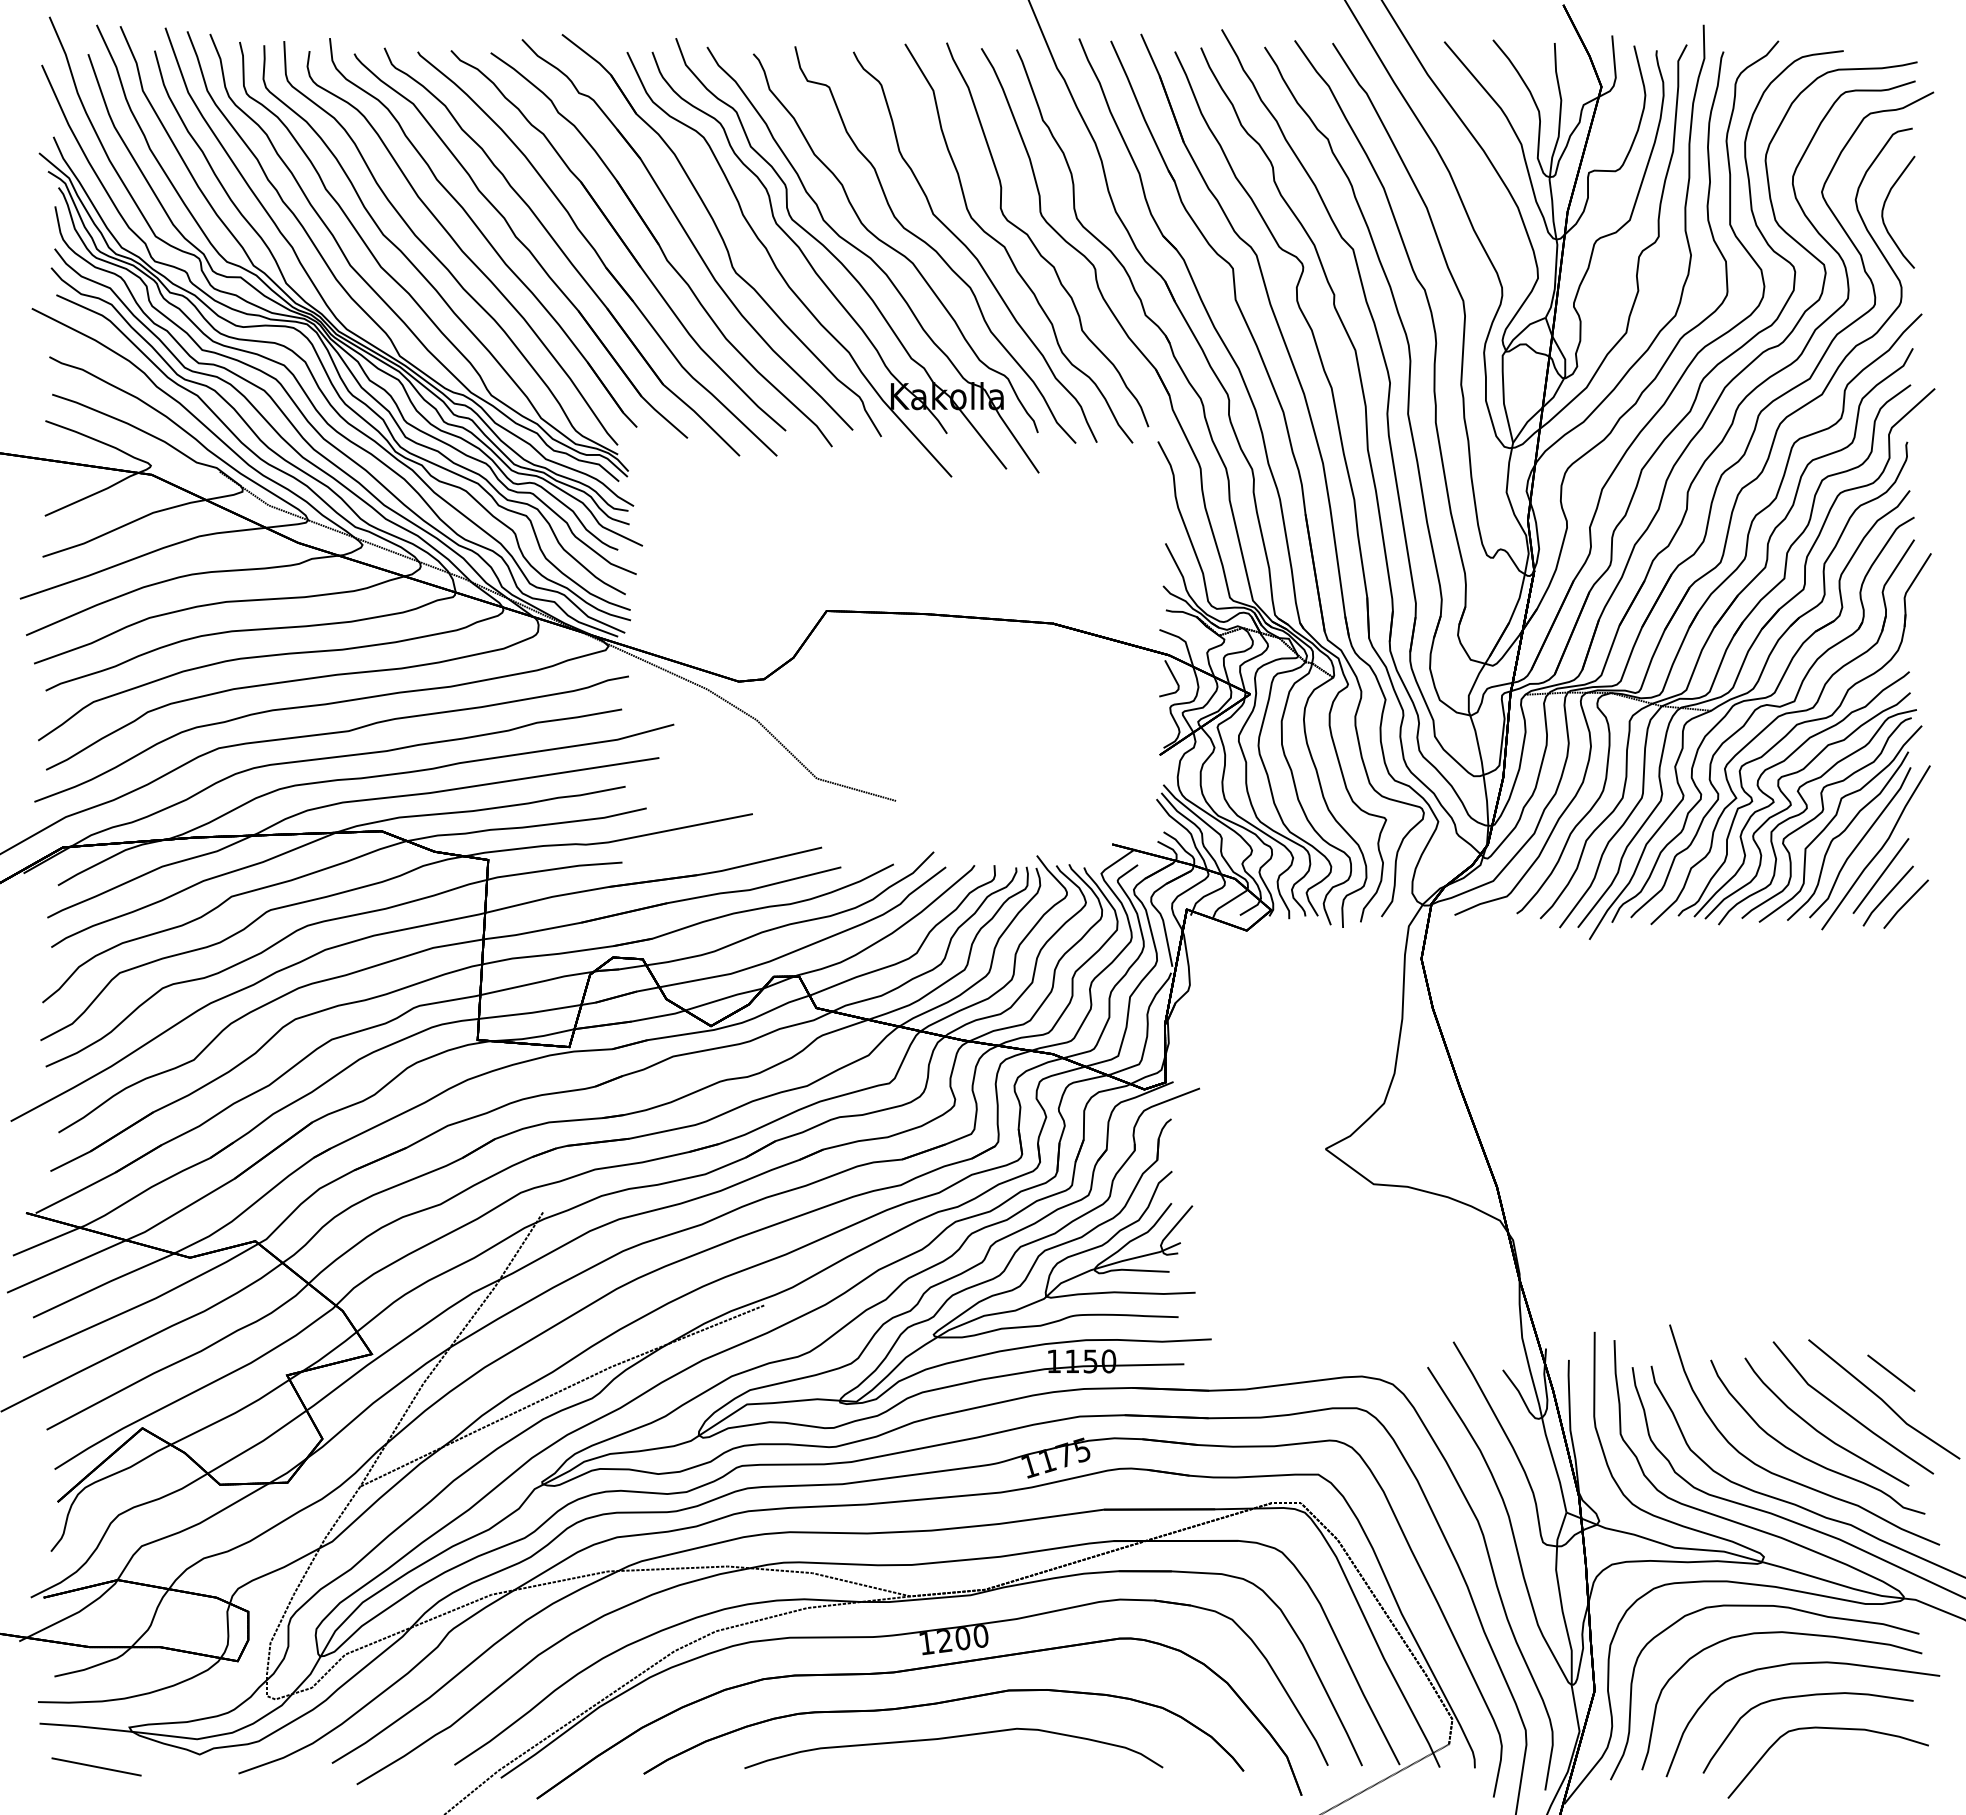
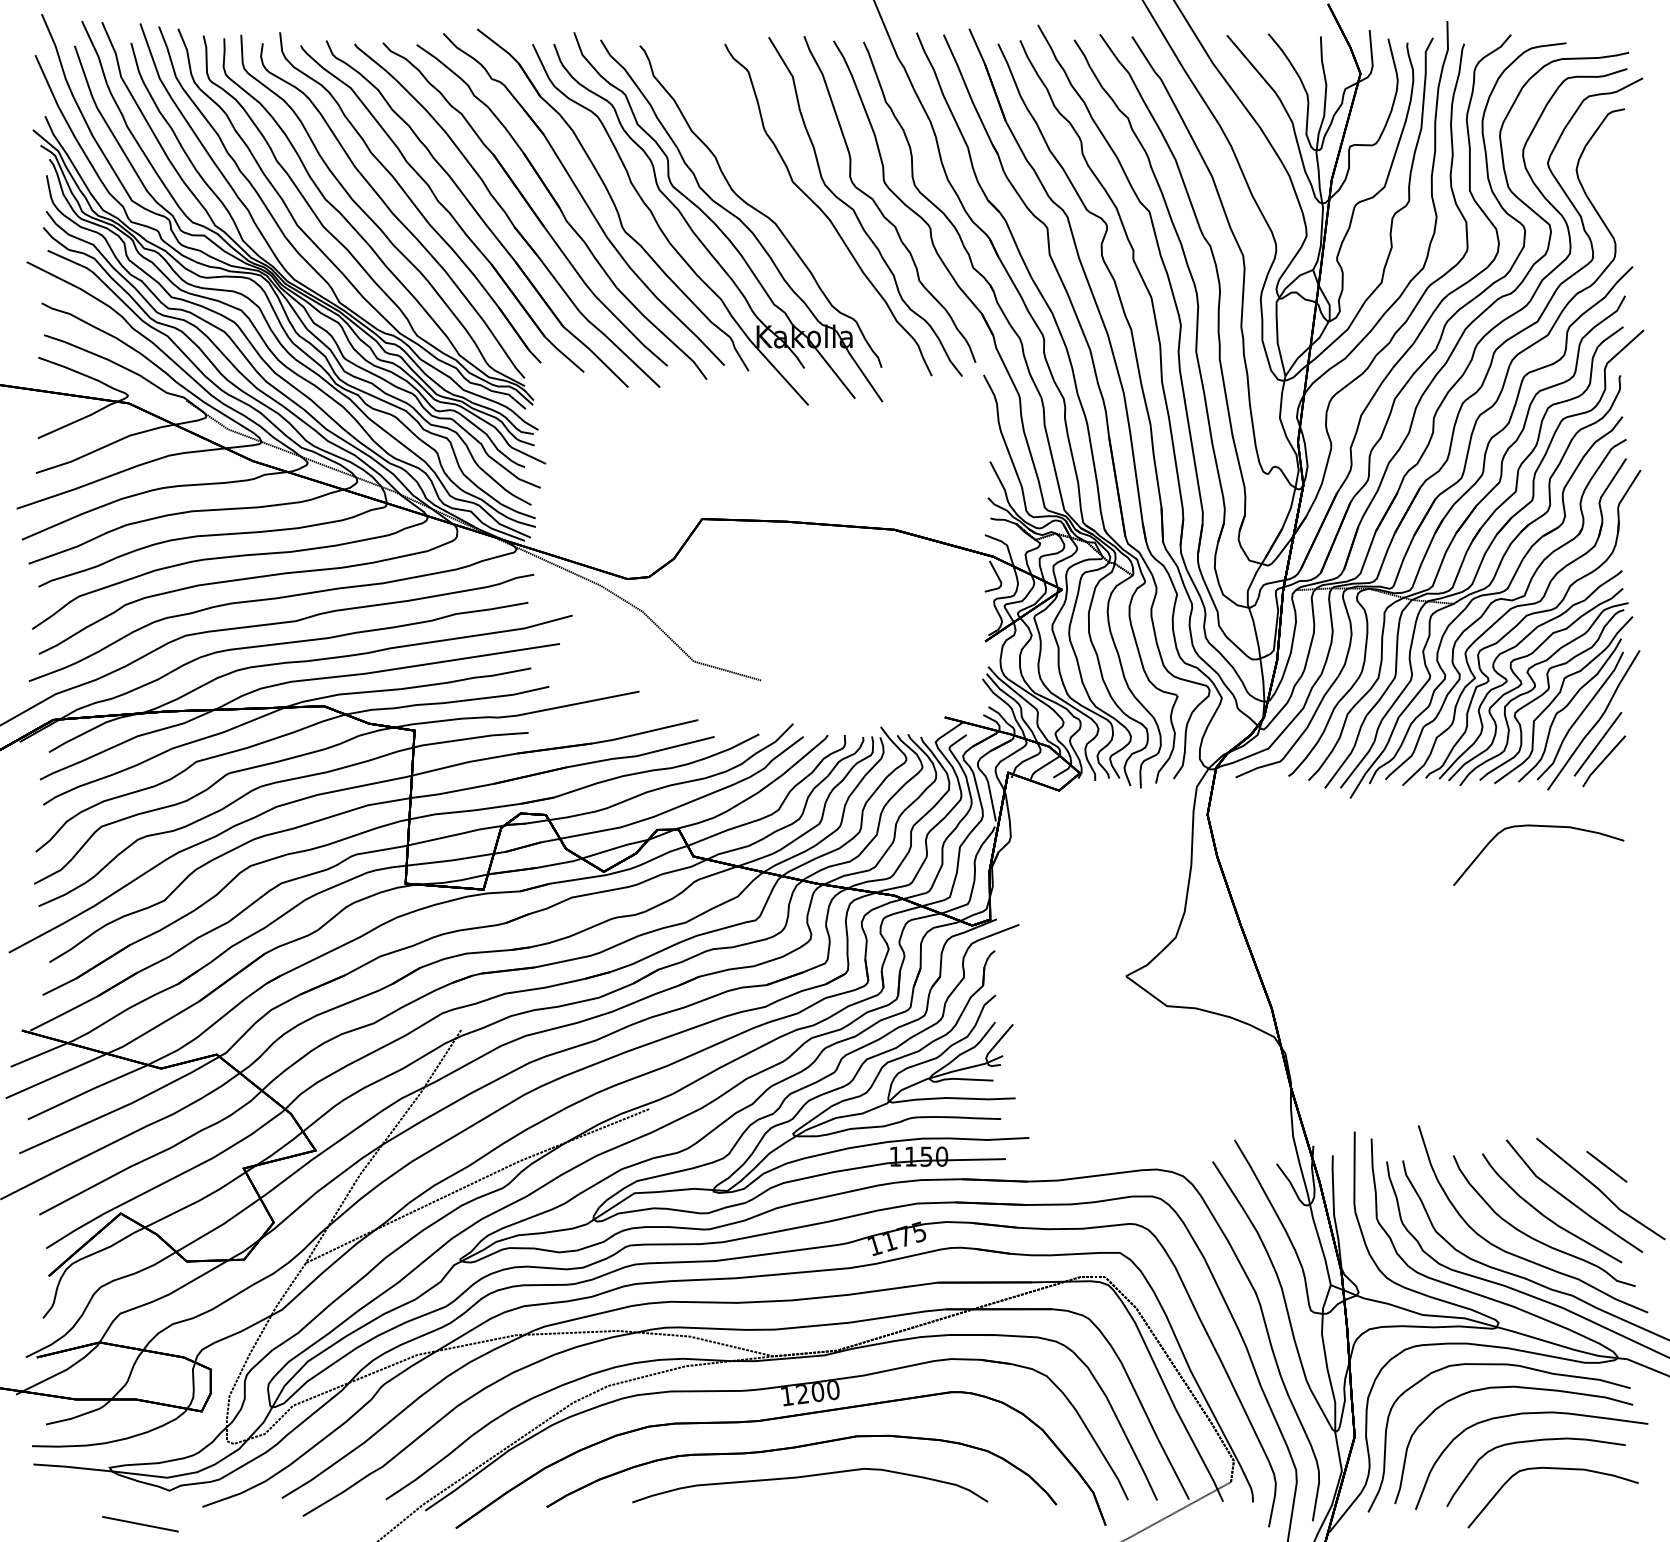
curve: (1884, 207) -> (1601, 176), removed
curve: (934, 248) -> (793, 211), removed
part: (1905, 903) -> (1618, 767), removed
curve: (1813, 973) -> (1540, 827), added
line: (96, 1766) -> (140, 1523), moved

